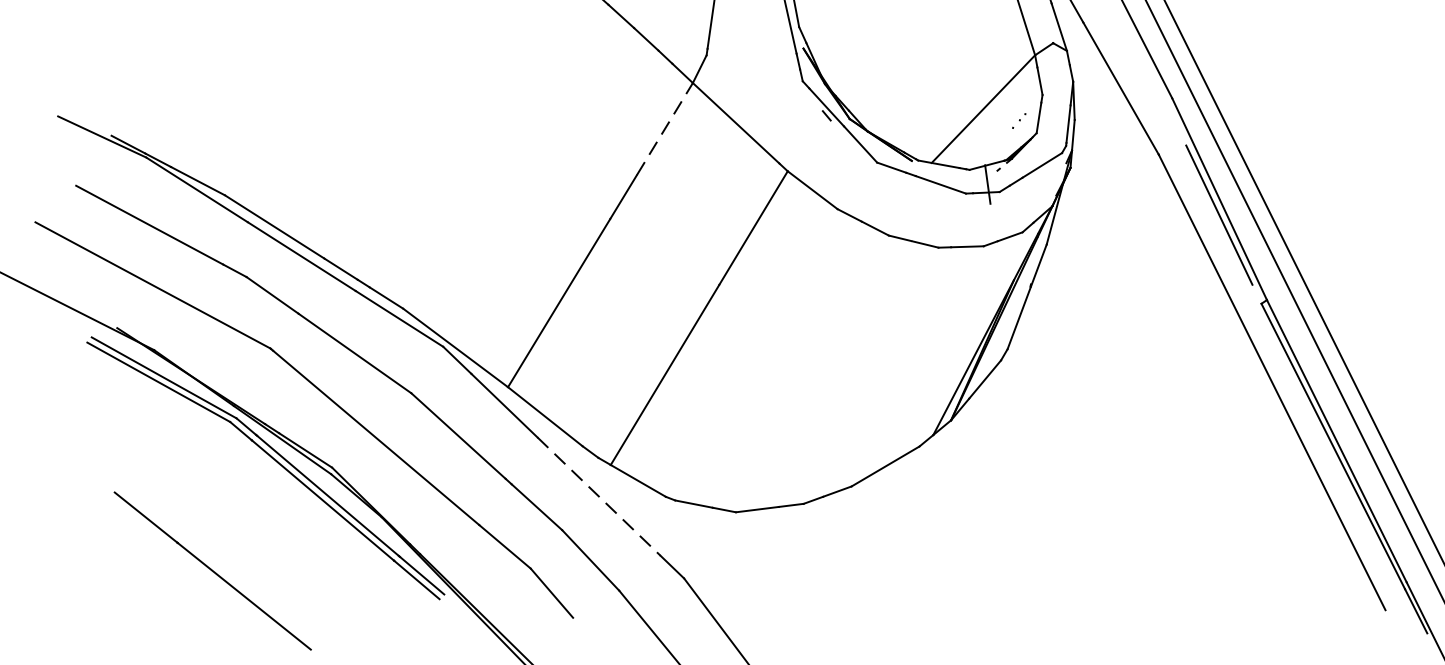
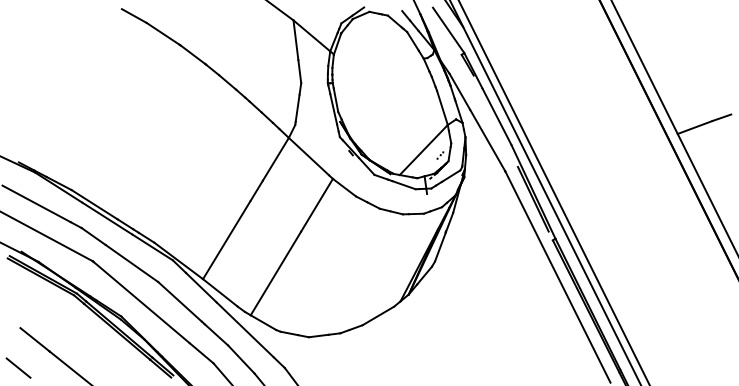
line: (664, 129) -> (275, 159), dashed -> solid
line: (599, 495) -> (245, 329), dashed -> solid
line: (110, 577) -> (18, 367), added

